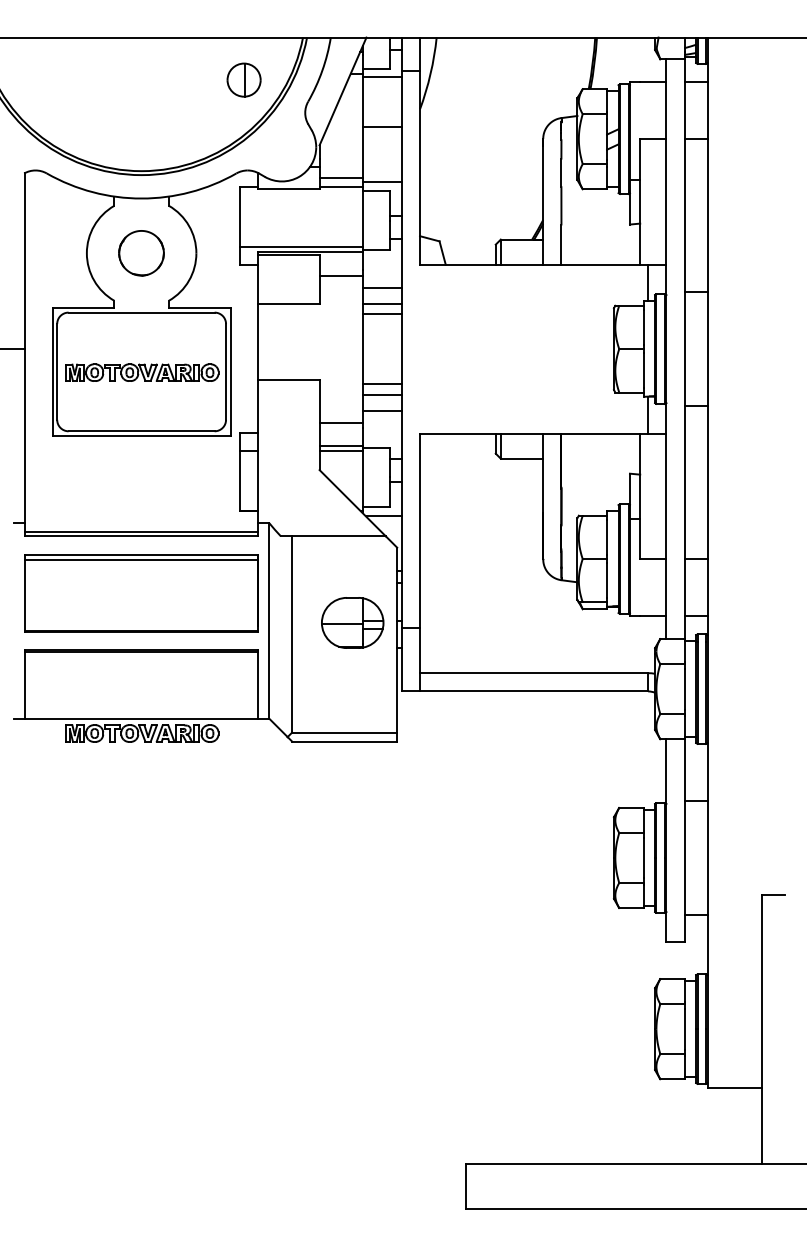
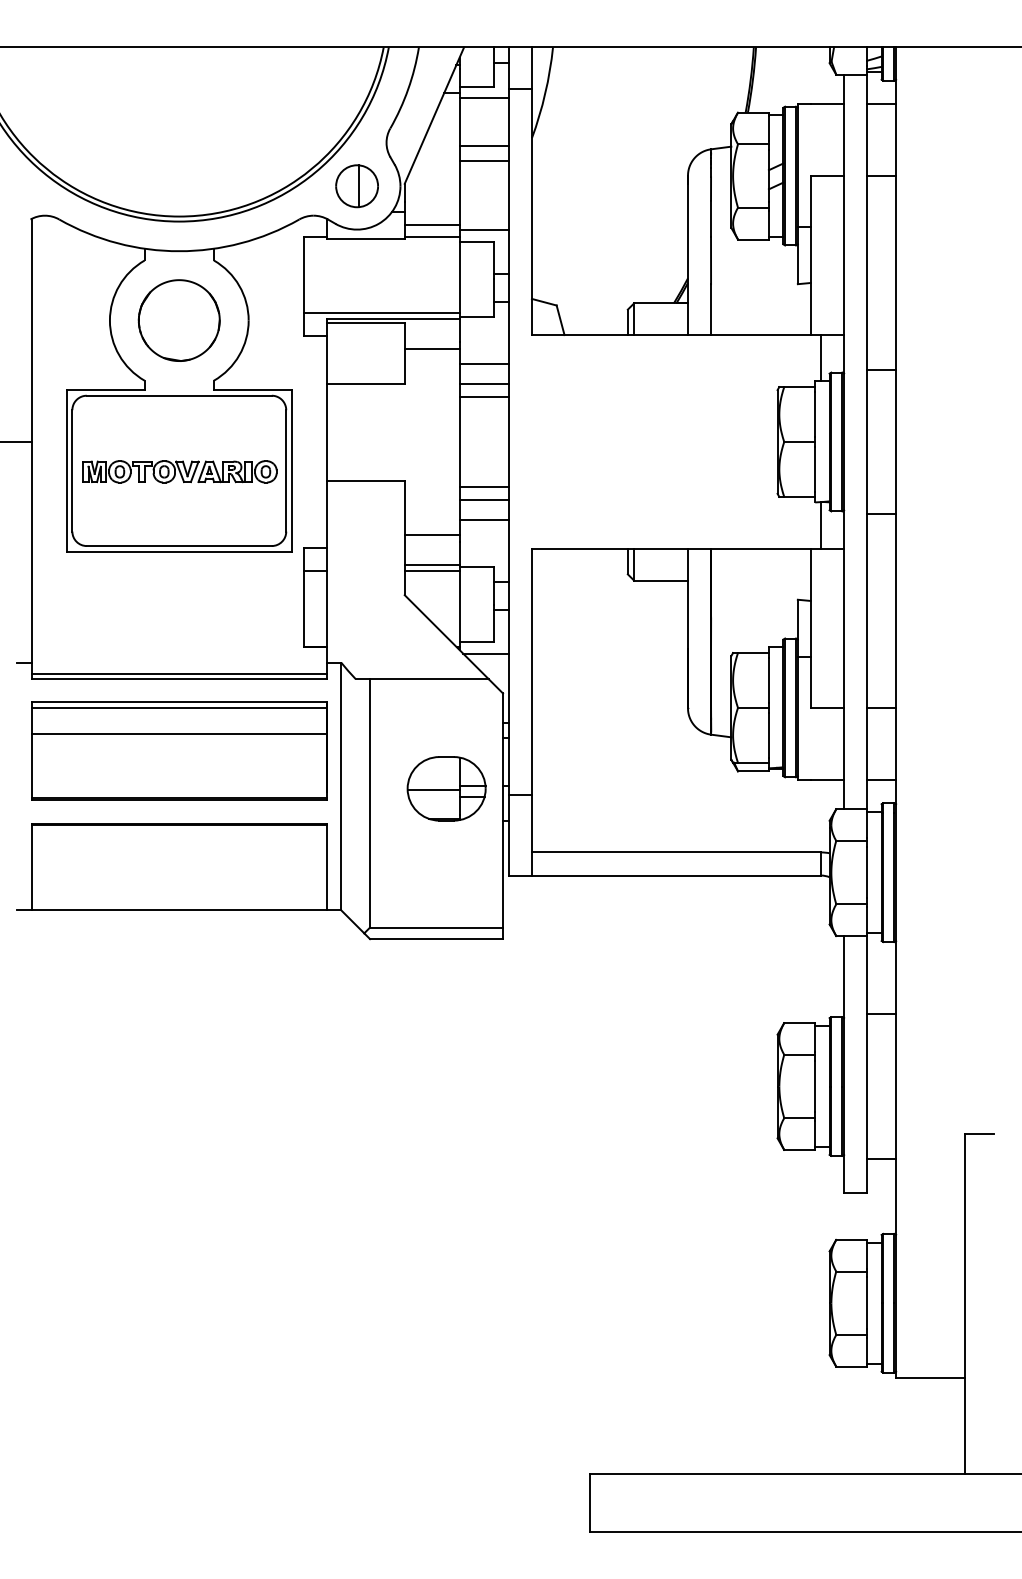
part: (243, 80) -> (356, 186), moved
line: (381, 115) -> (483, 146), added
part: (140, 253) -> (178, 320), size x1.43
line: (140, 579) -> (178, 733), added
part: (141, 733) -> (179, 928), removed

